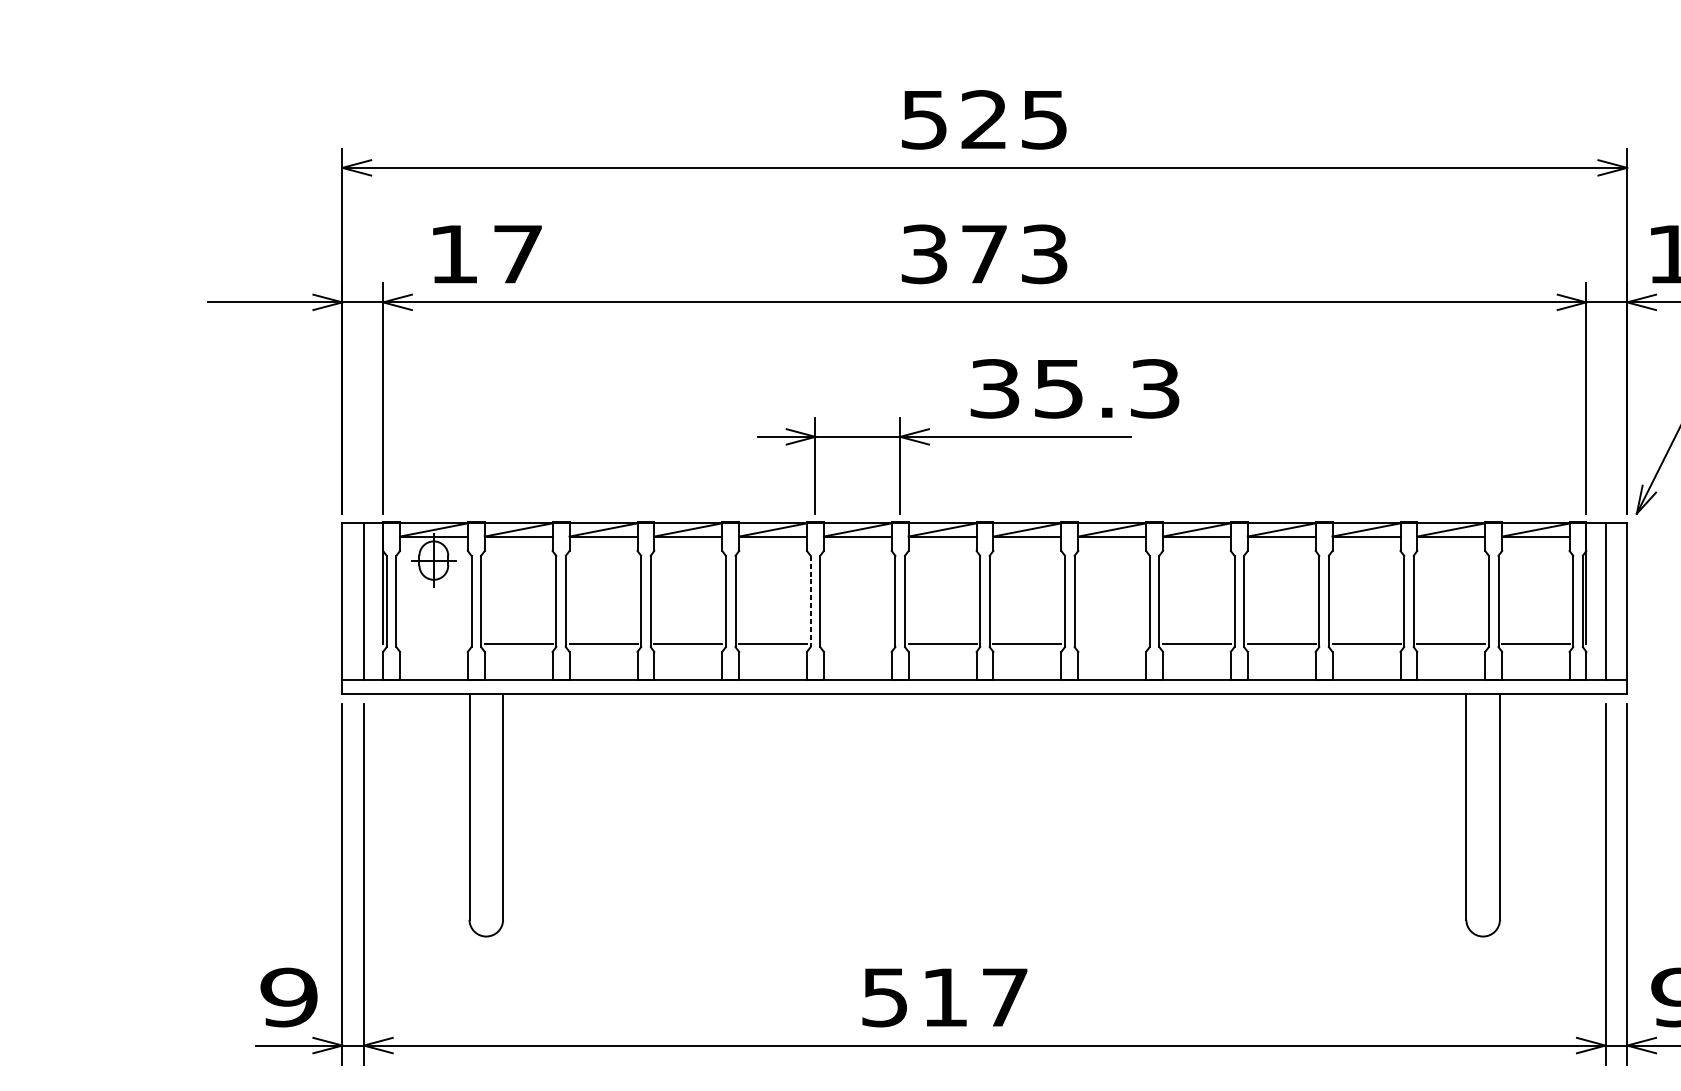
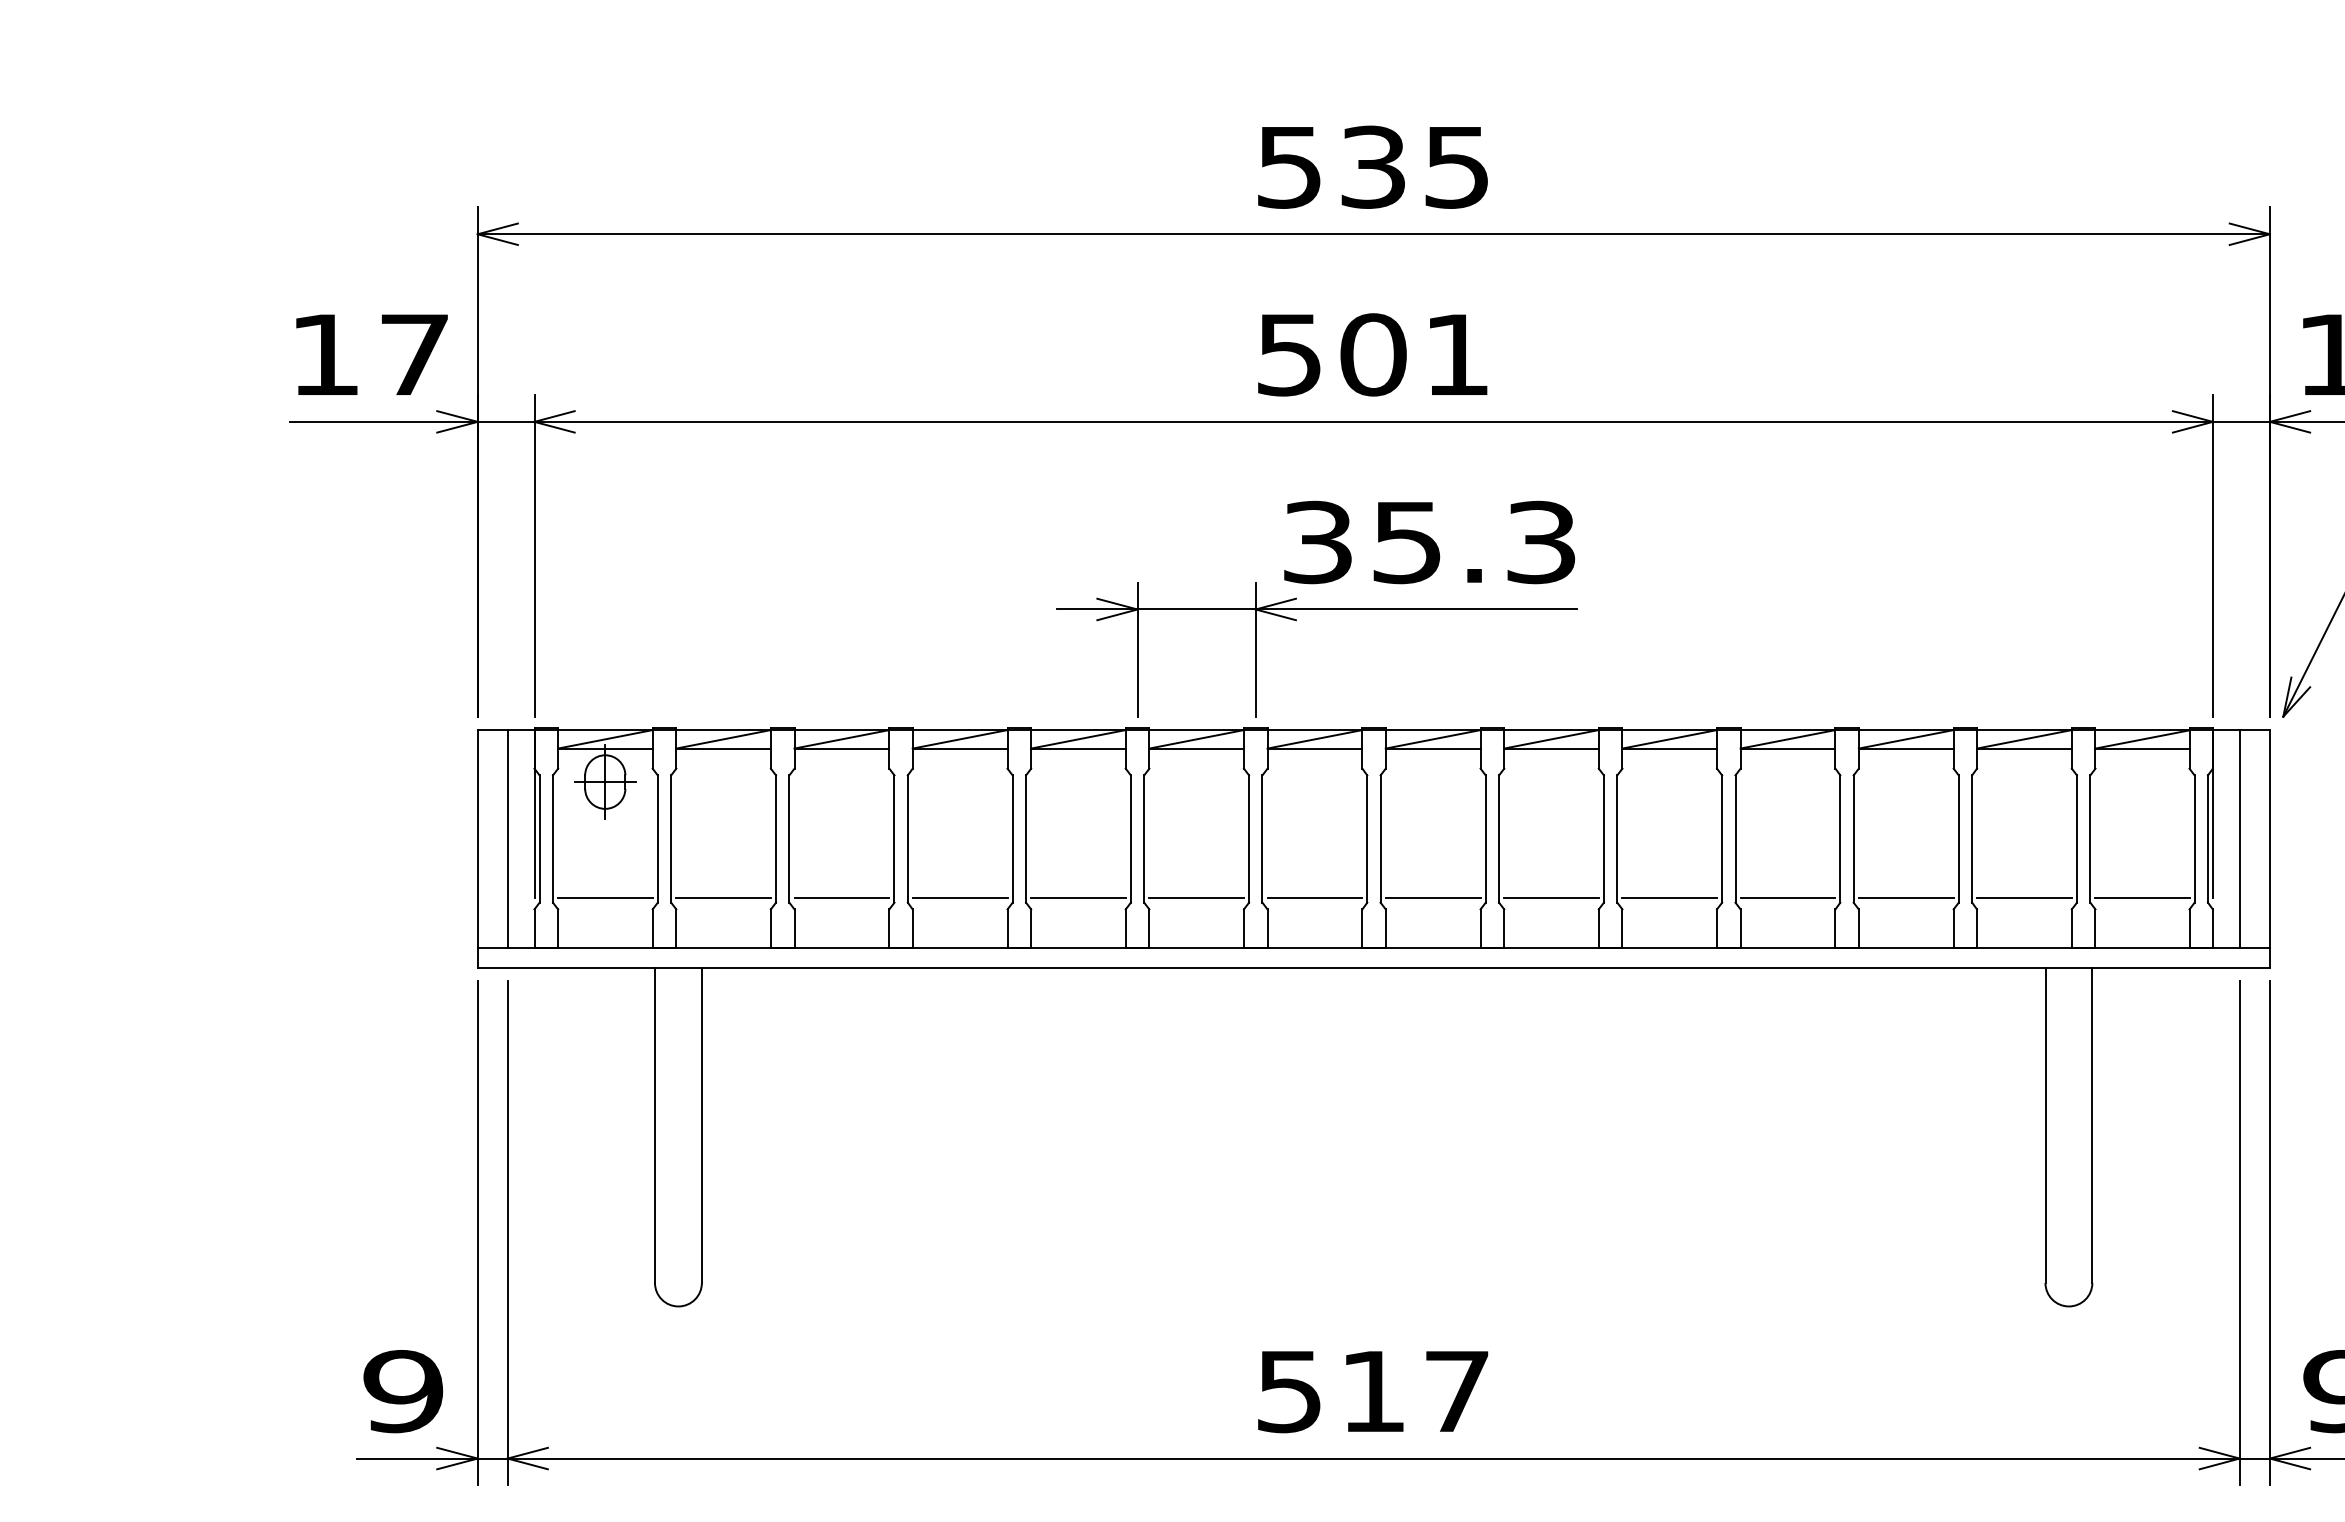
text: (983, 119) -> (1372, 166), 525 -> 535
text: (487, 254) -> (371, 354), moved
text: (984, 254) -> (1373, 354), 373 -> 501
text: (1074, 388) -> (1429, 542), moved
line: (810, 601) -> (1130, 839), dashed -> solid
line: (434, 643) -> (605, 897), added
line: (857, 643) -> (1196, 897), added
line: (1112, 643) -> (1551, 897), added
text: (945, 998) -> (1373, 1392), moved

